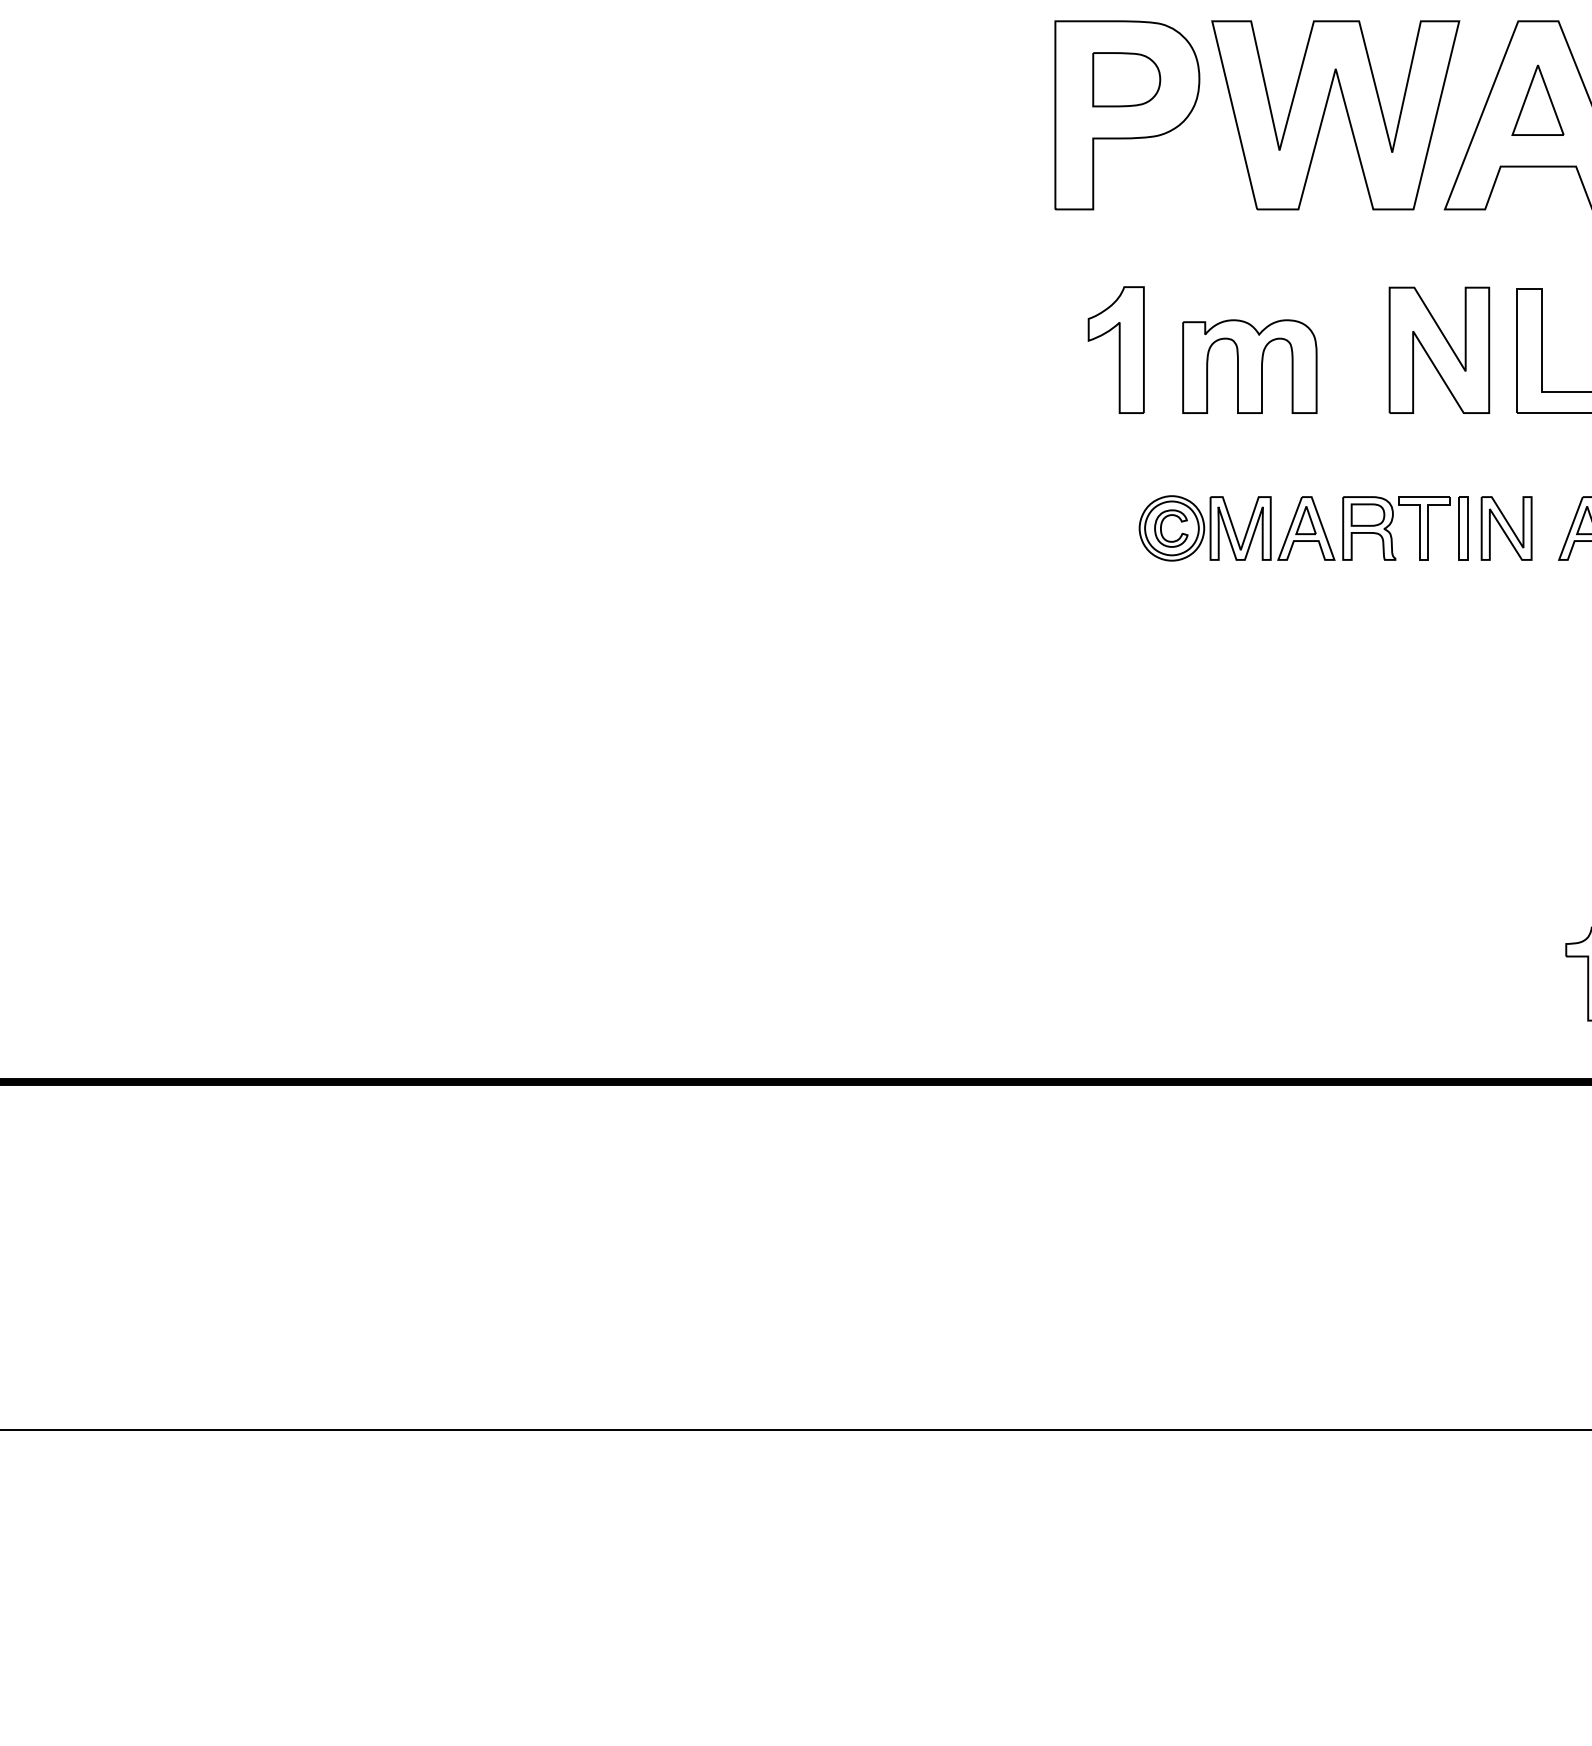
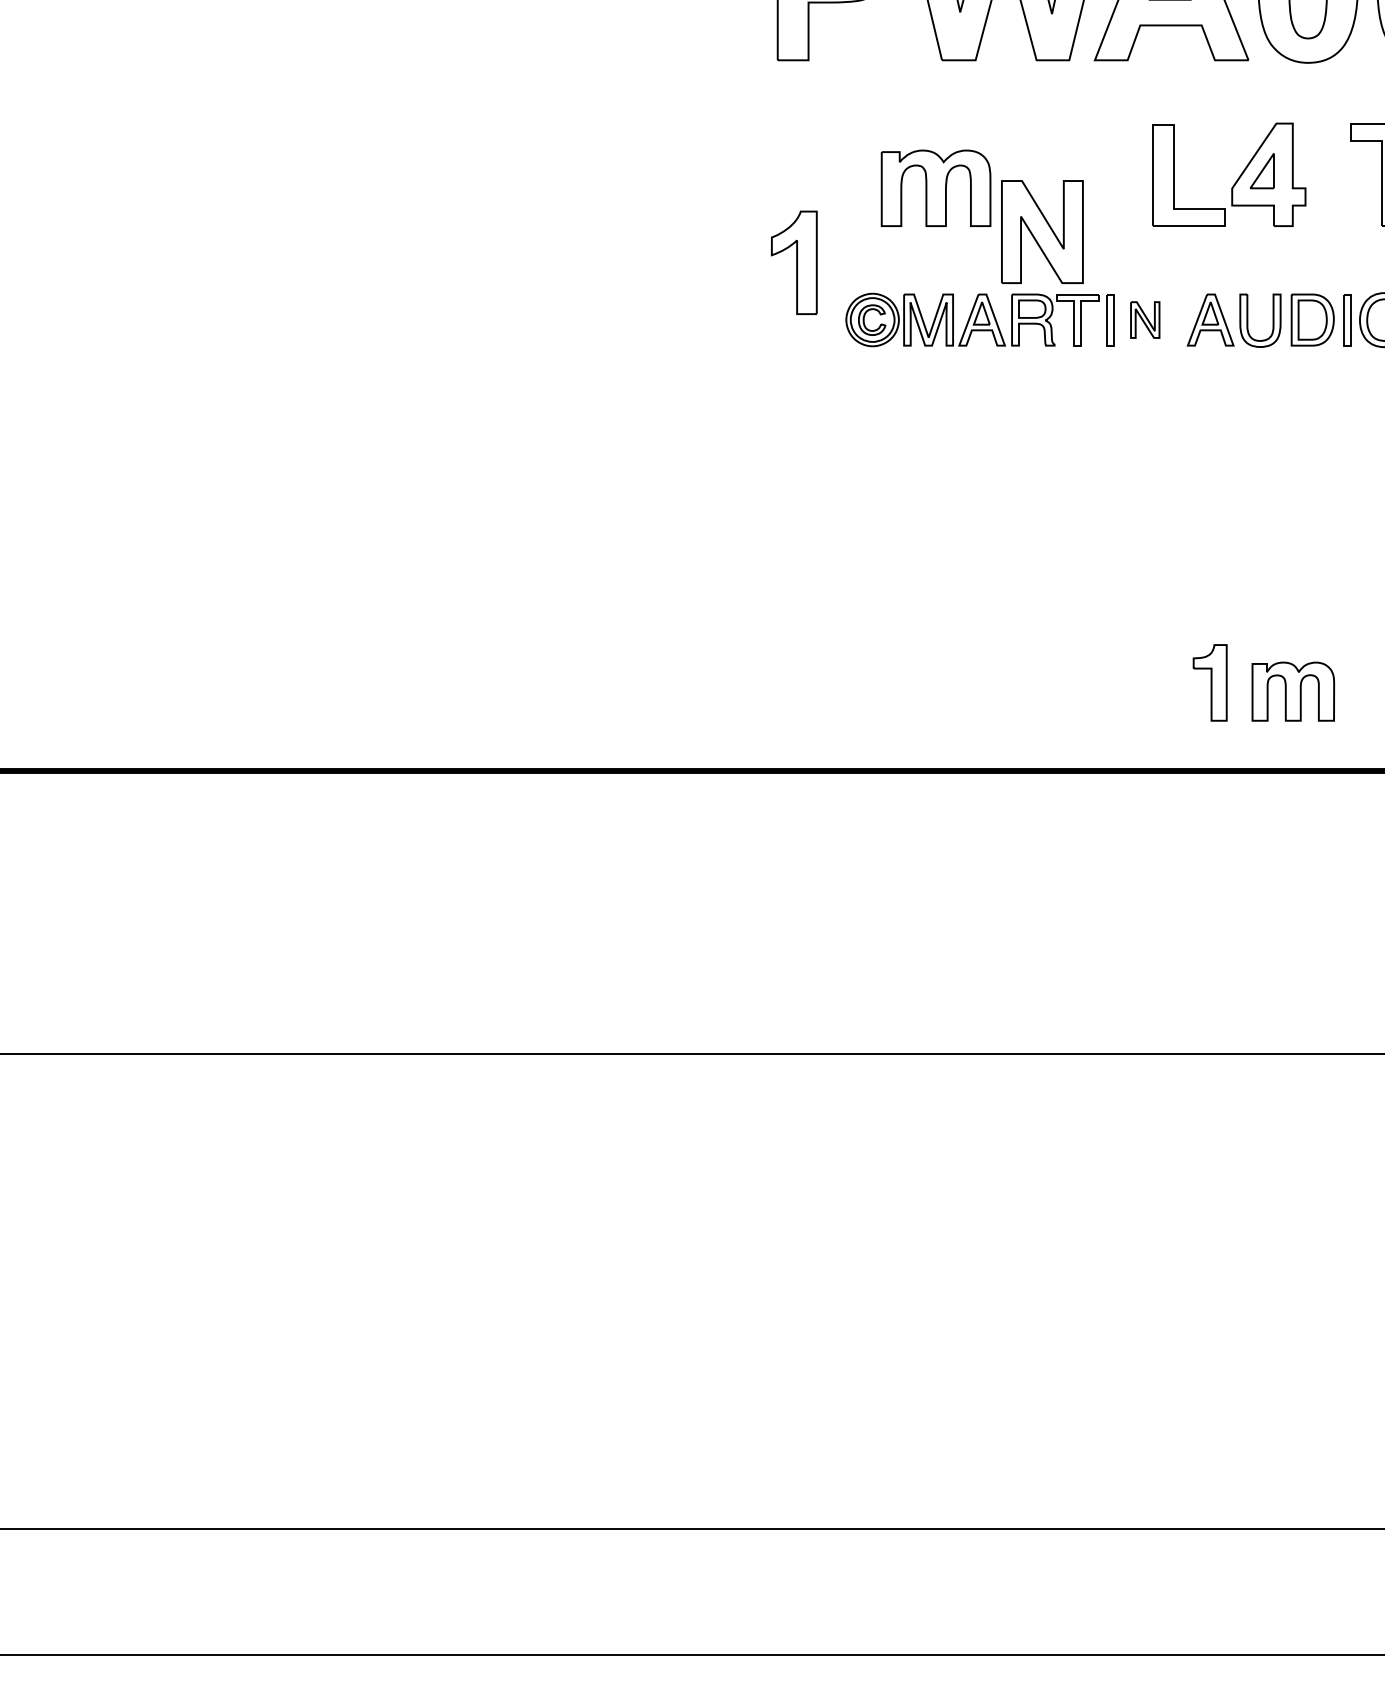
part: (1116, 349) -> (794, 262), moved
part: (1439, 349) -> (1042, 231), moved
part: (1507, 527) -> (1145, 319), size x0.7

